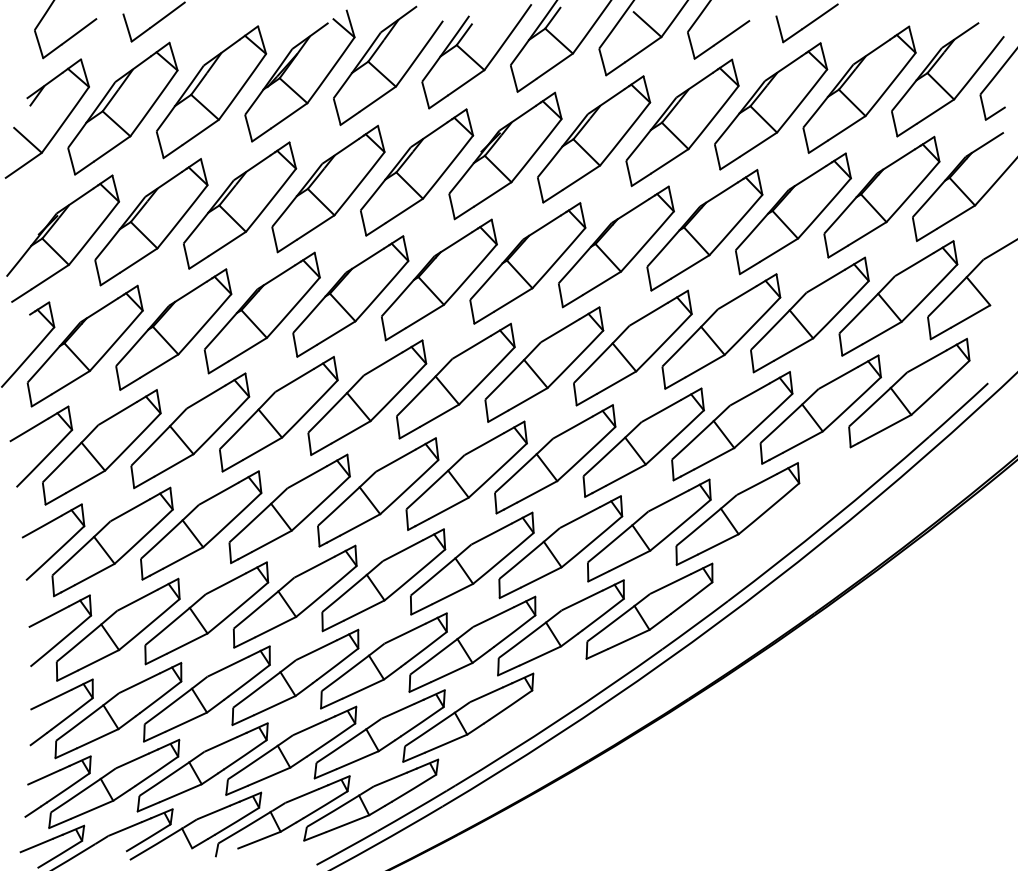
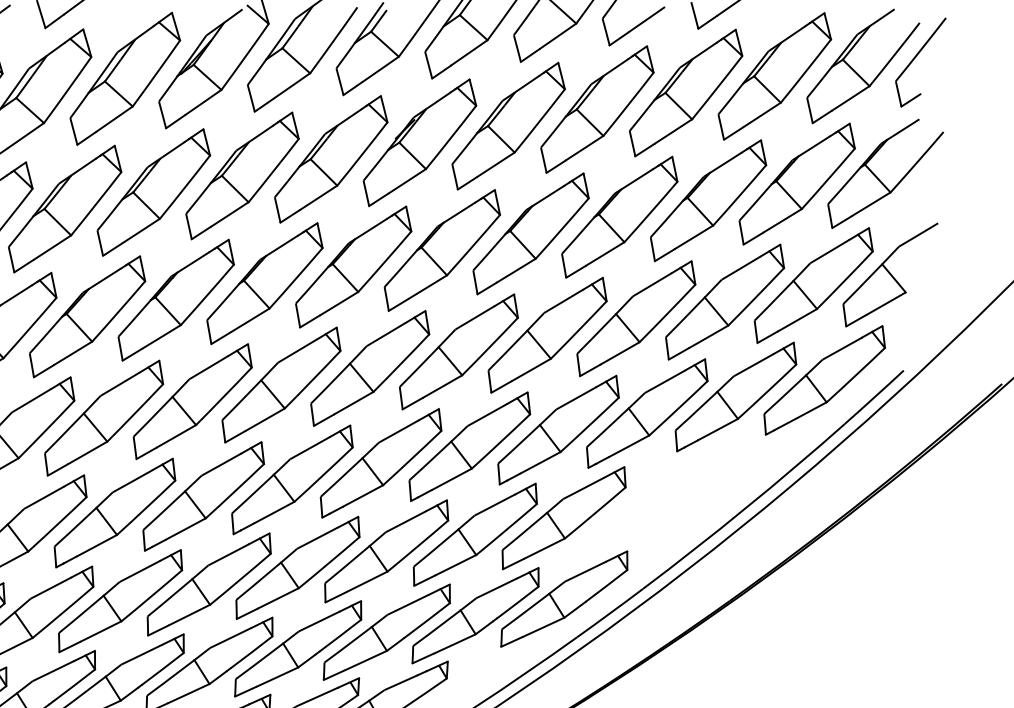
part: (737, 513) -> (652, 501), removed

